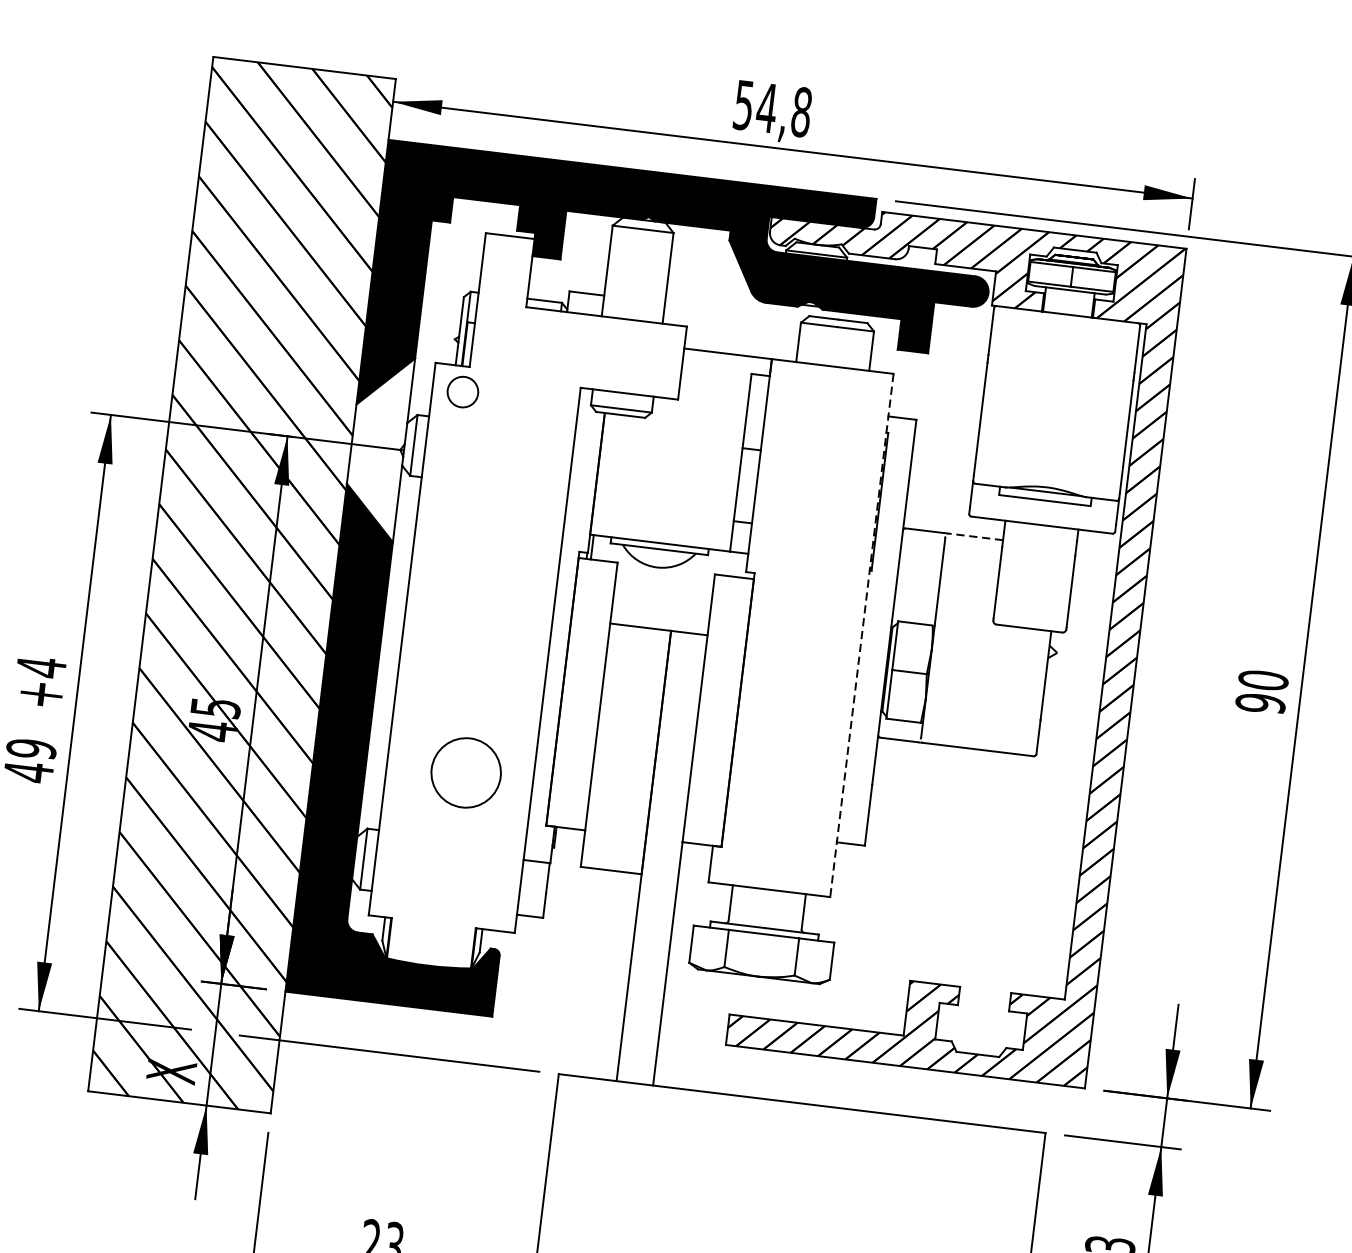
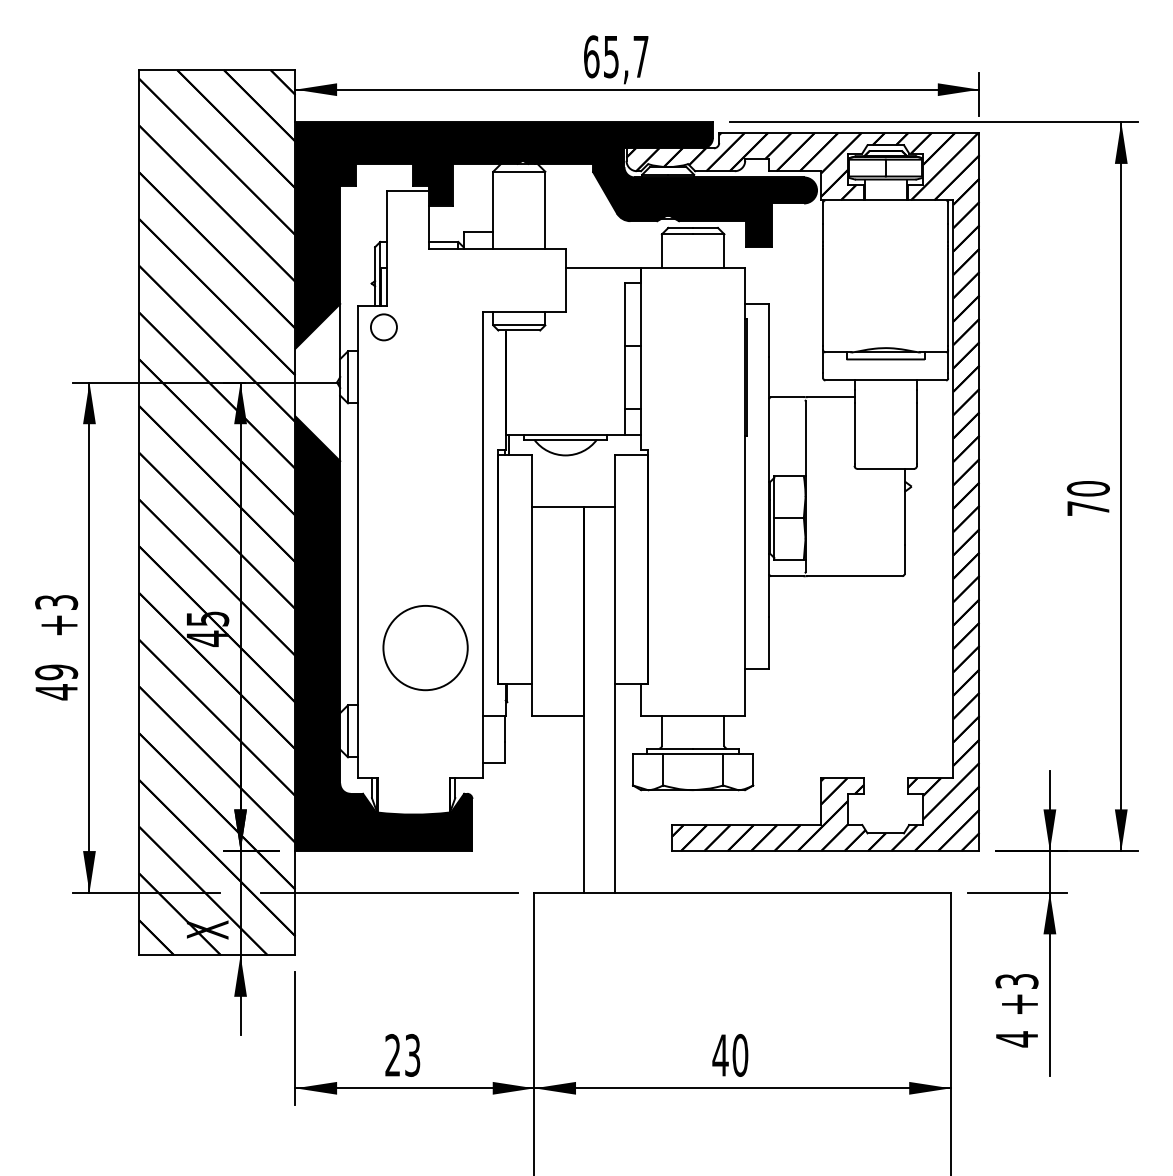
text: (773, 108) -> (616, 56), 54,8 -> 65,7
line: (974, 537) -> (830, 397), dashed -> solid
line: (862, 635) -> (745, 491), dashed -> solid
text: (41, 667) -> (56, 602), +4 -> +3
text: (1259, 703) -> (1087, 508), 90 -> 70
circle: (466, 773) -> (425, 648), size x1.43

